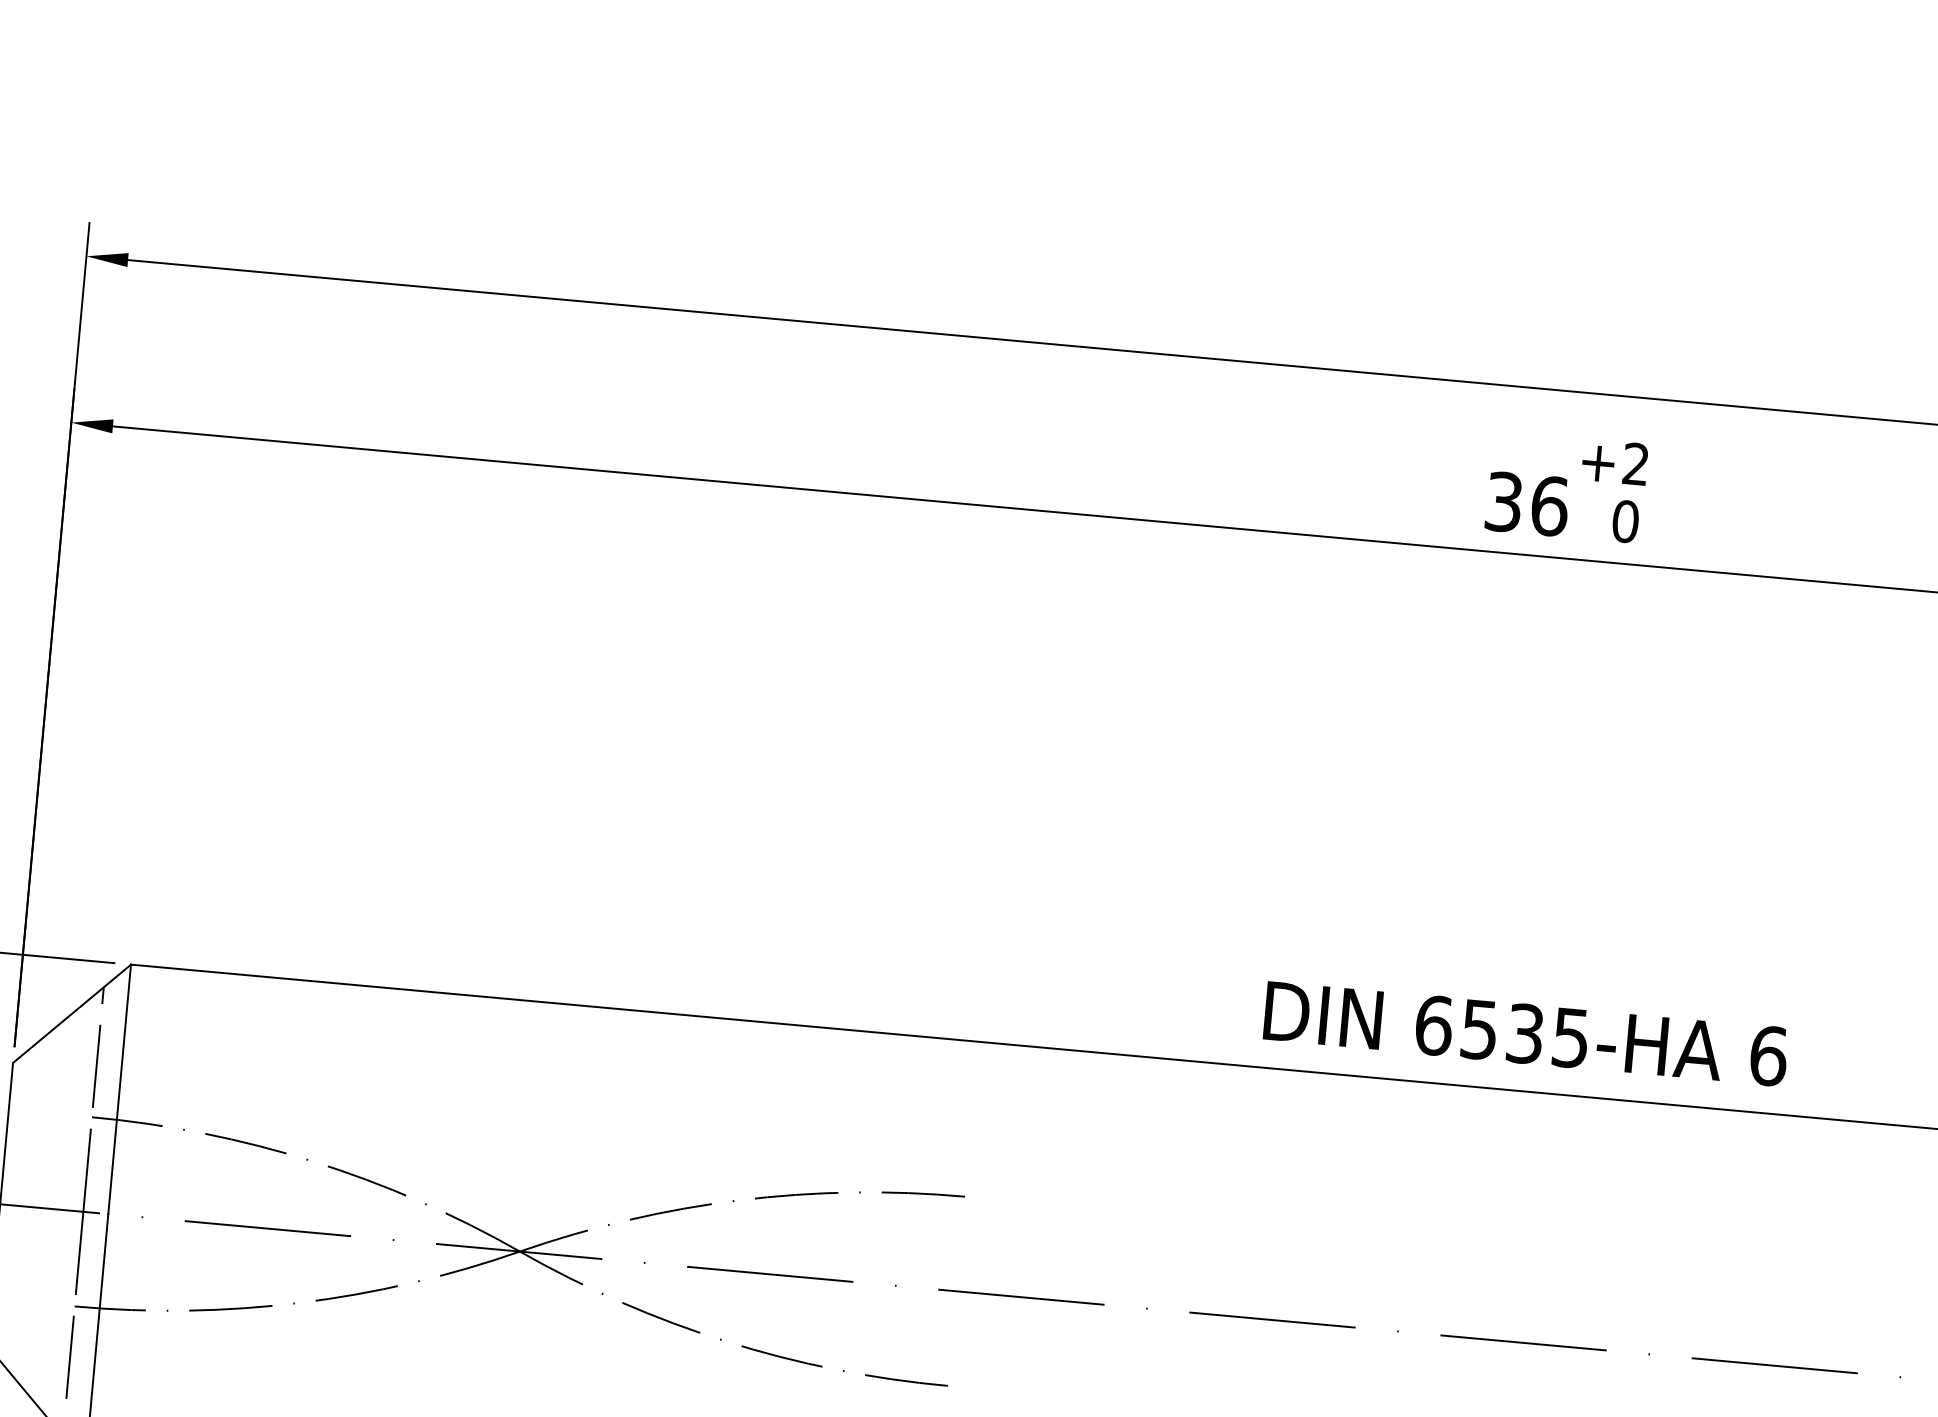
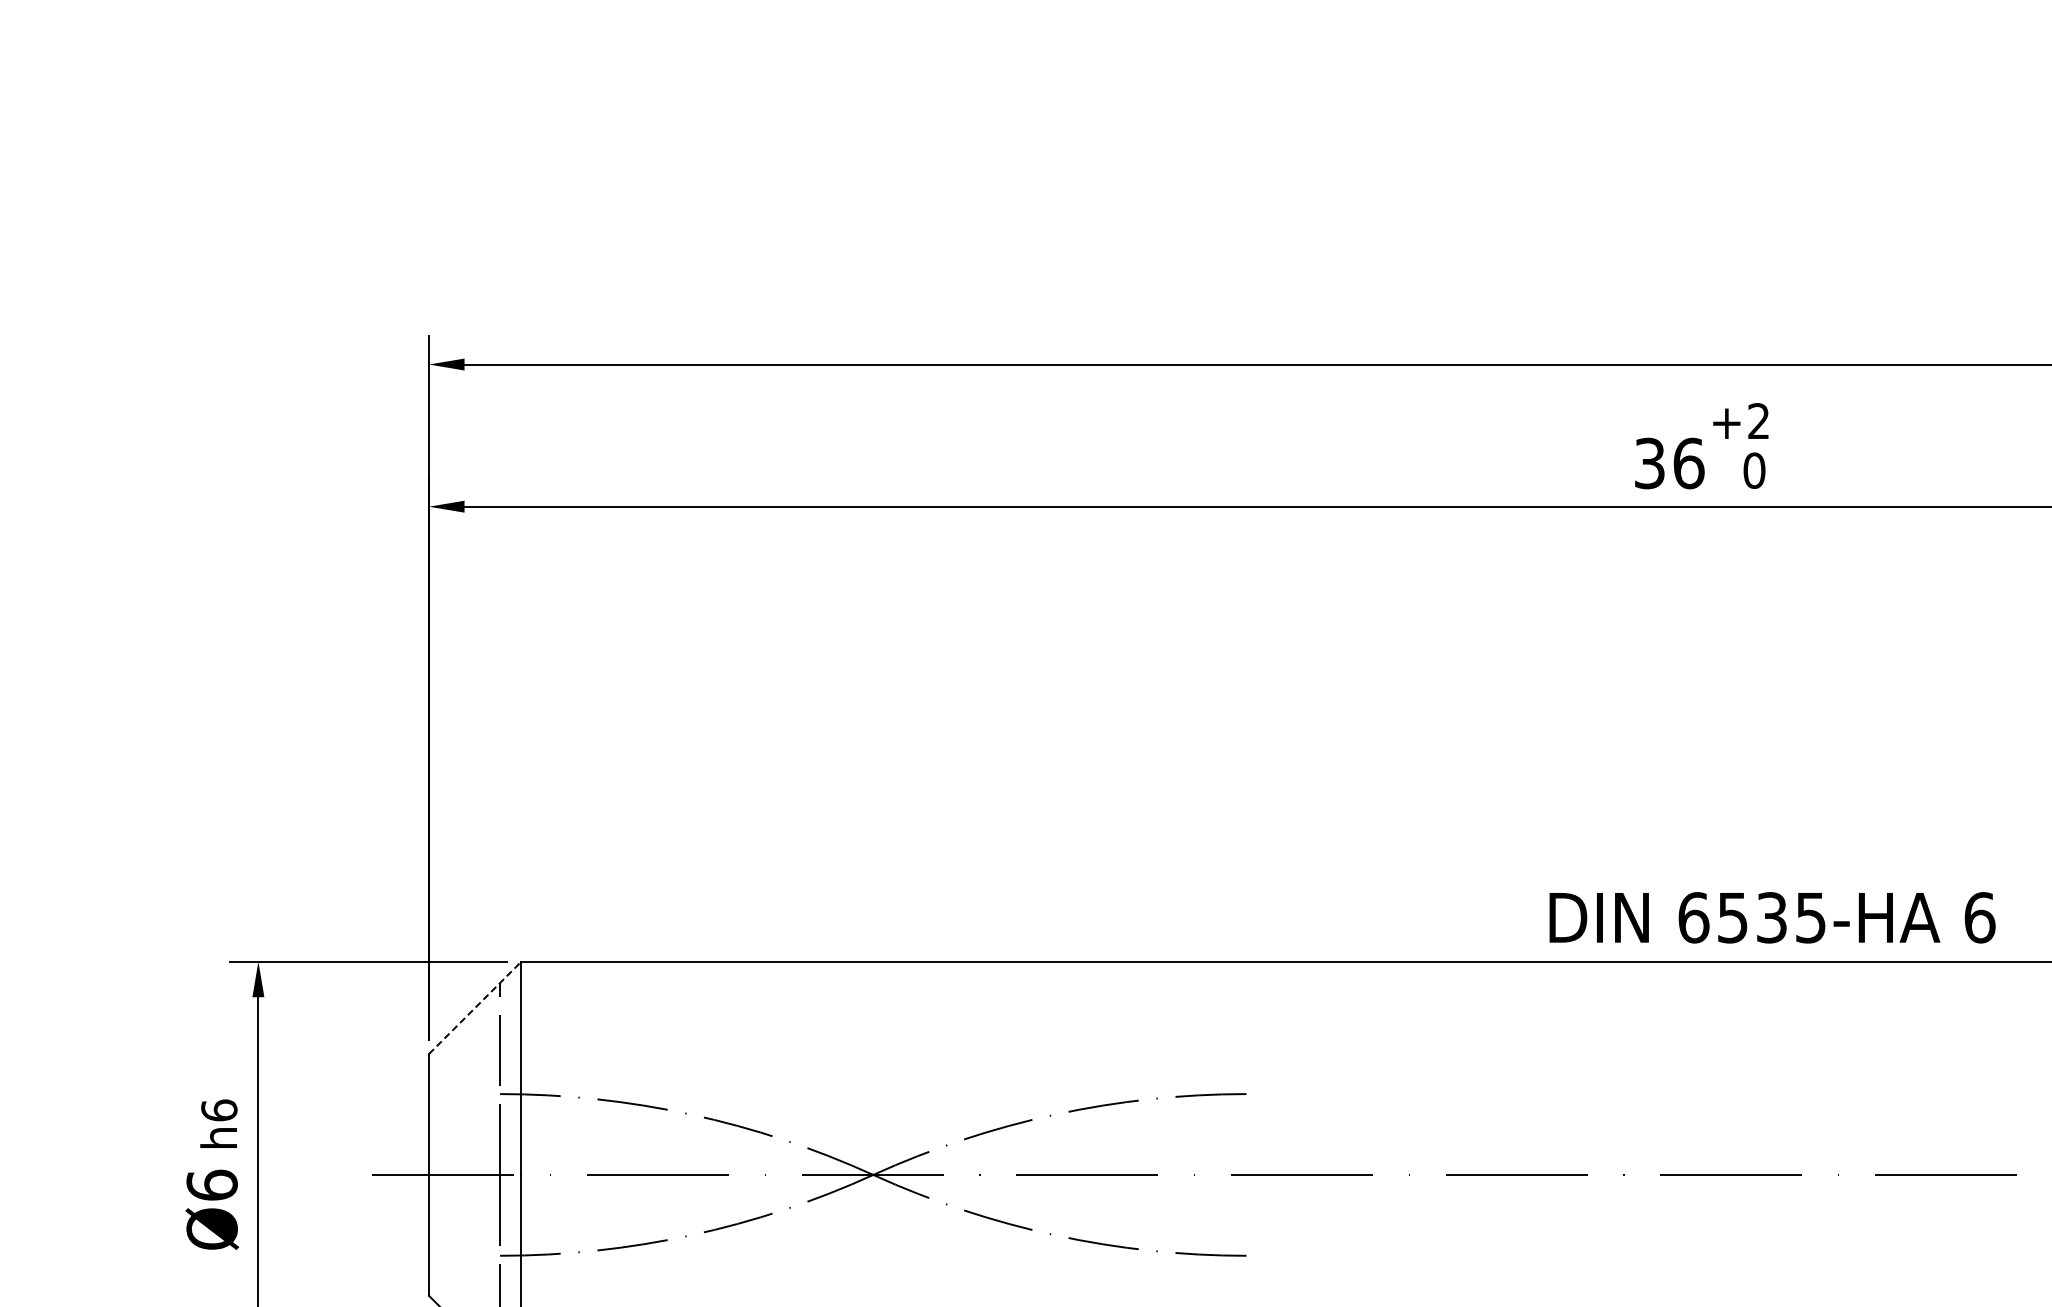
line: (72, 1013) -> (475, 1007), solid -> dashed
text: (1526, 1033) -> (1772, 917), moved

